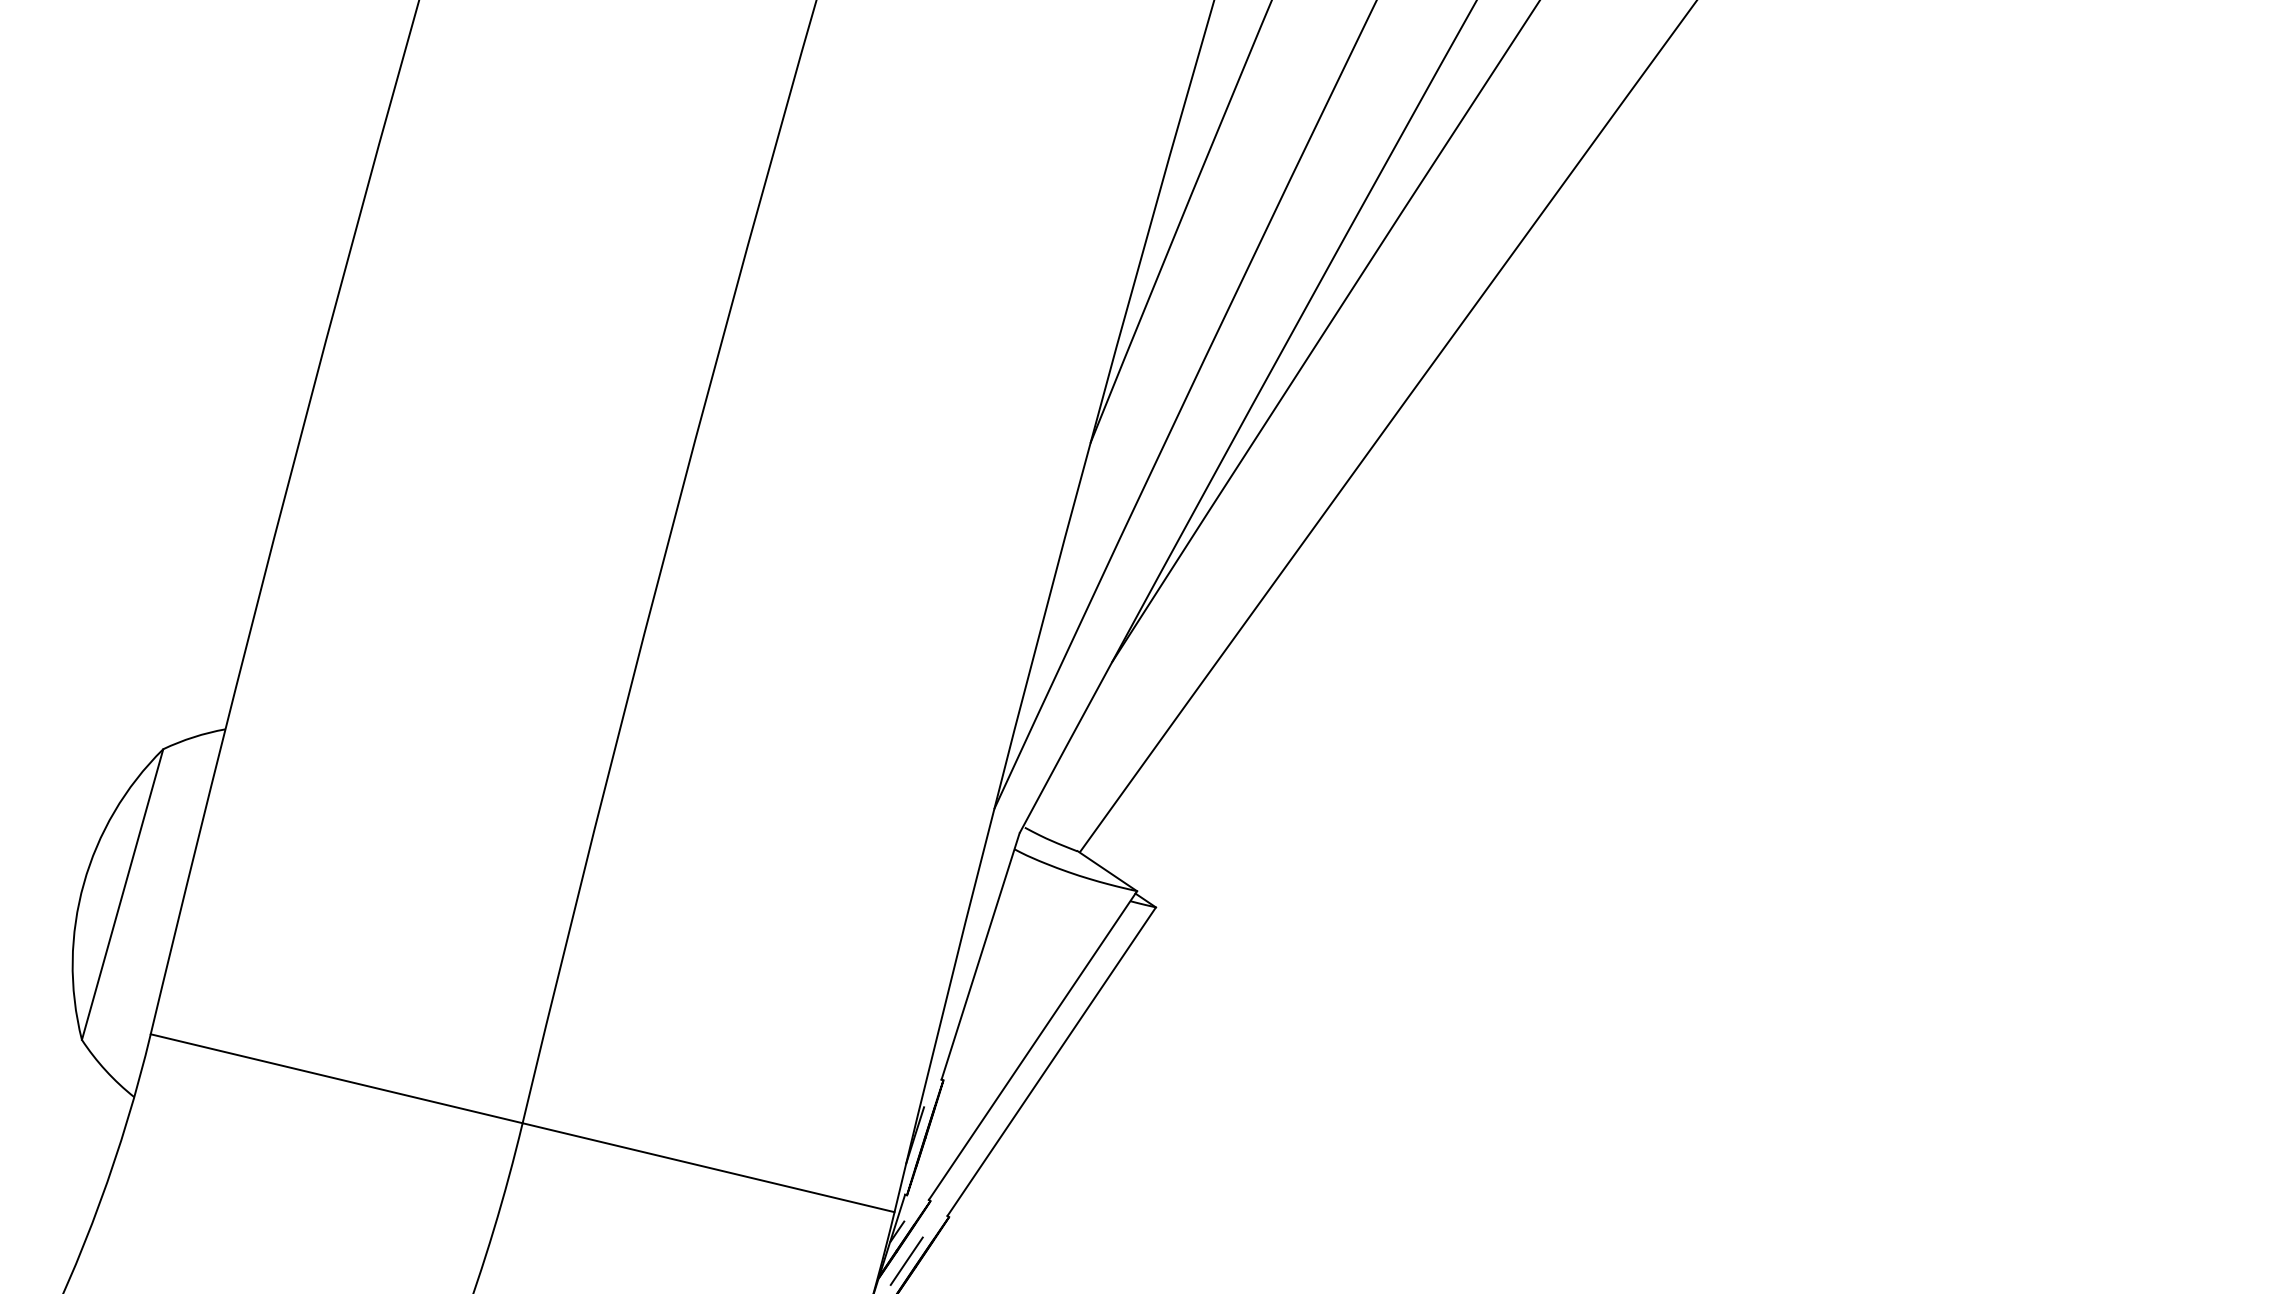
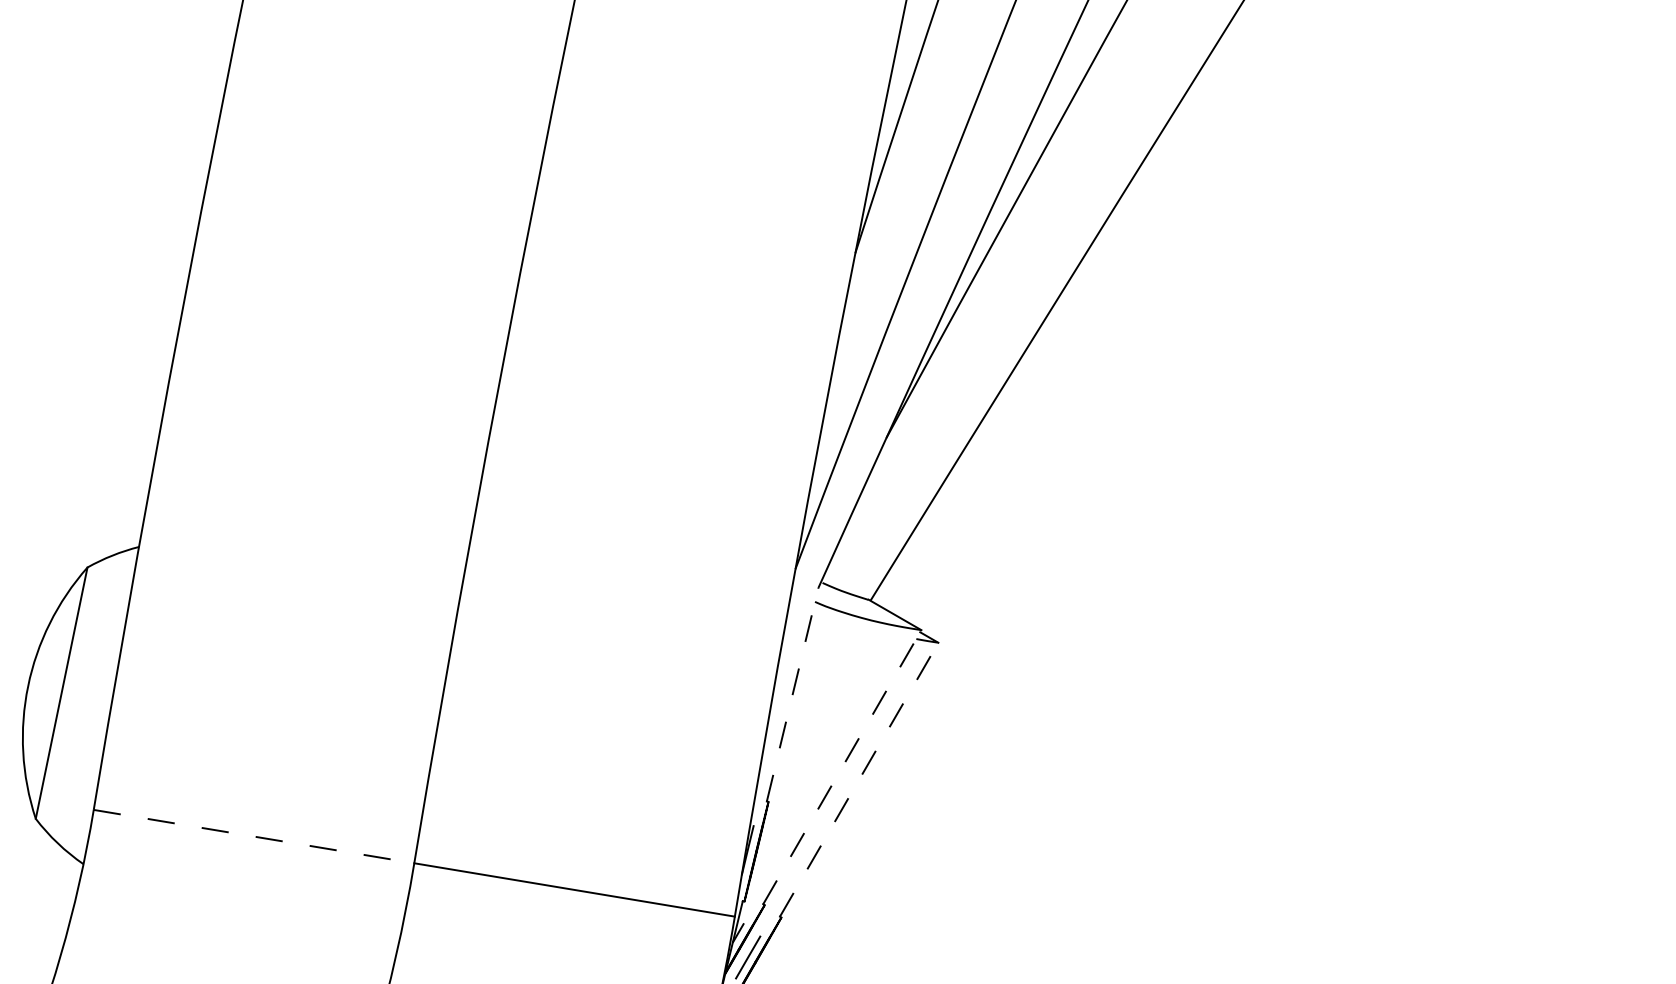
line: (980, 955) -> (792, 693), solid -> dashed
line: (1033, 1045) -> (842, 767), solid -> dashed
line: (1052, 1061) -> (859, 779), solid -> dashed
line: (337, 1078) -> (254, 836), solid -> dashed

